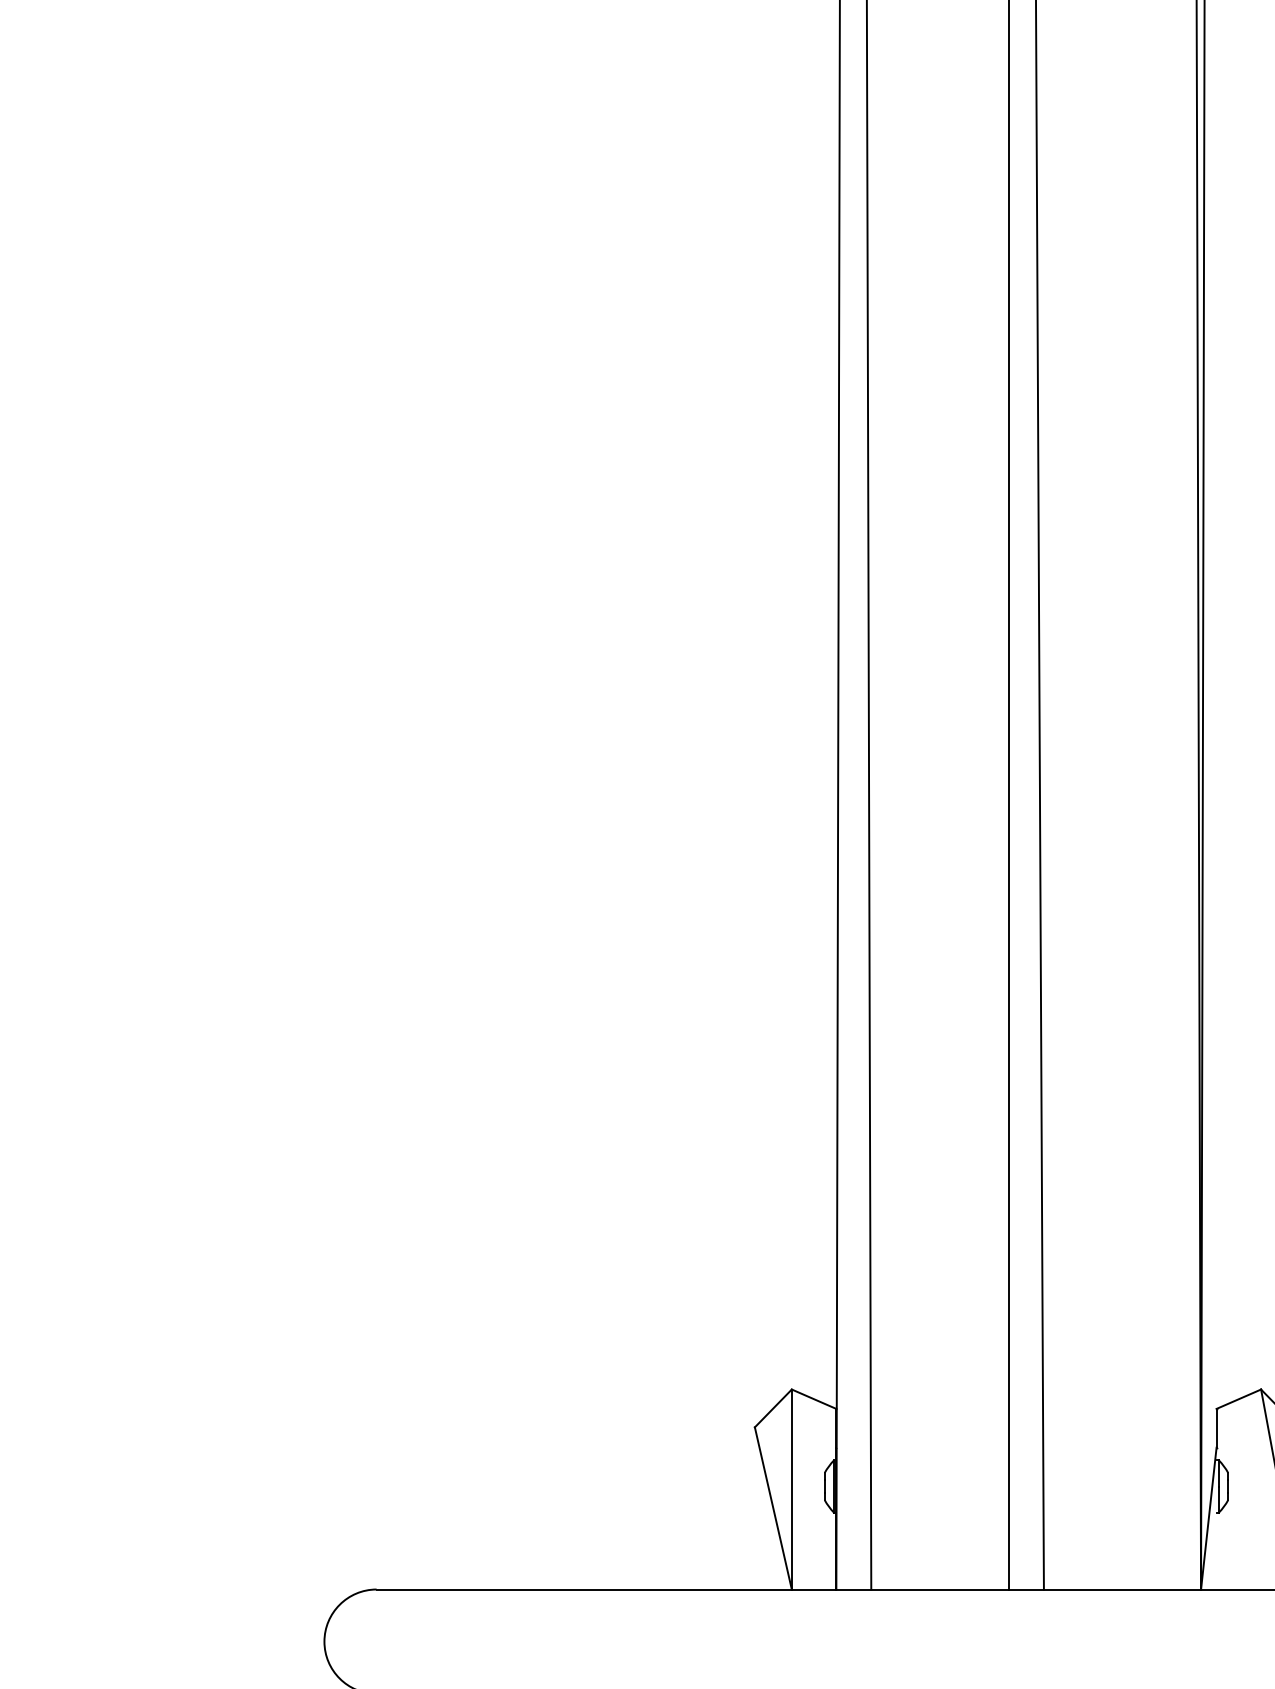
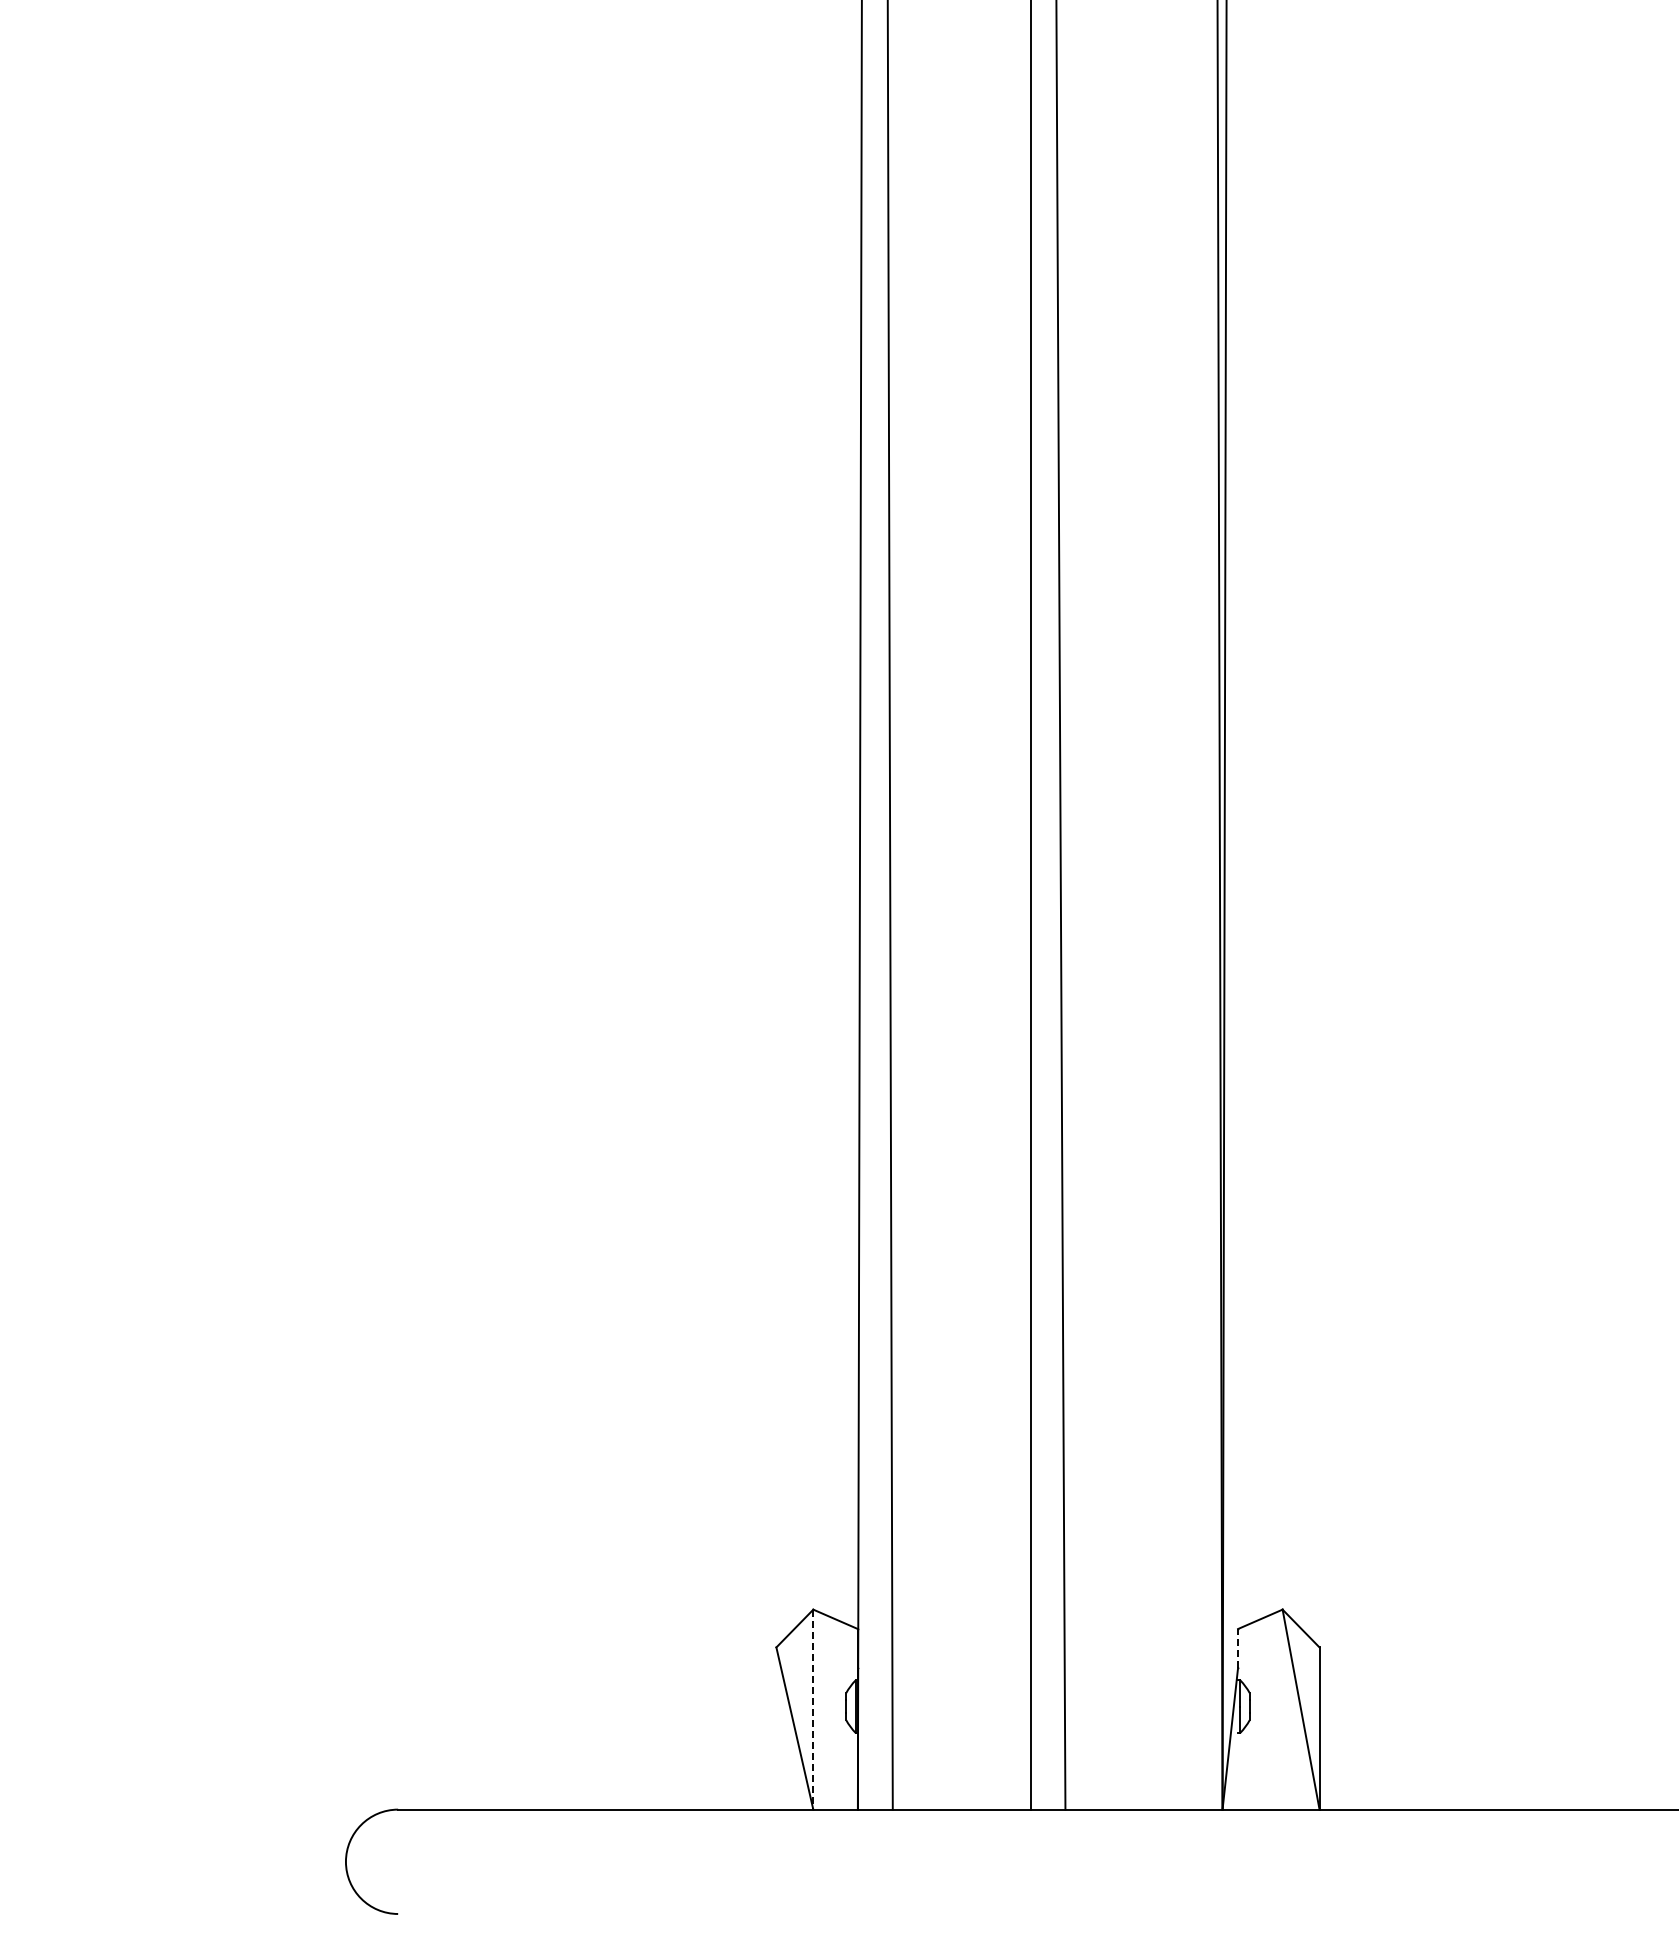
line: (1216, 1427) -> (1238, 1647), solid -> dashed
line: (791, 1489) -> (813, 1709), solid -> dashed

